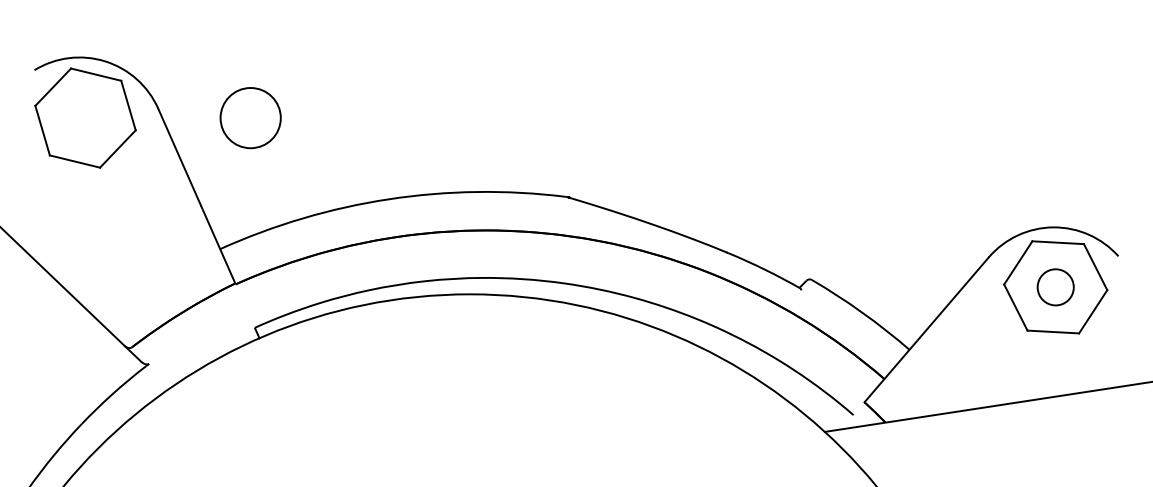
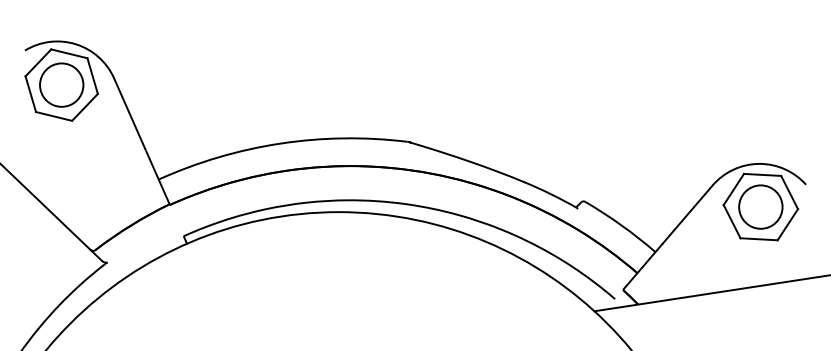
circle: (250, 117) -> (61, 84), moved
circle: (1055, 286) -> (760, 206), size x1.67

